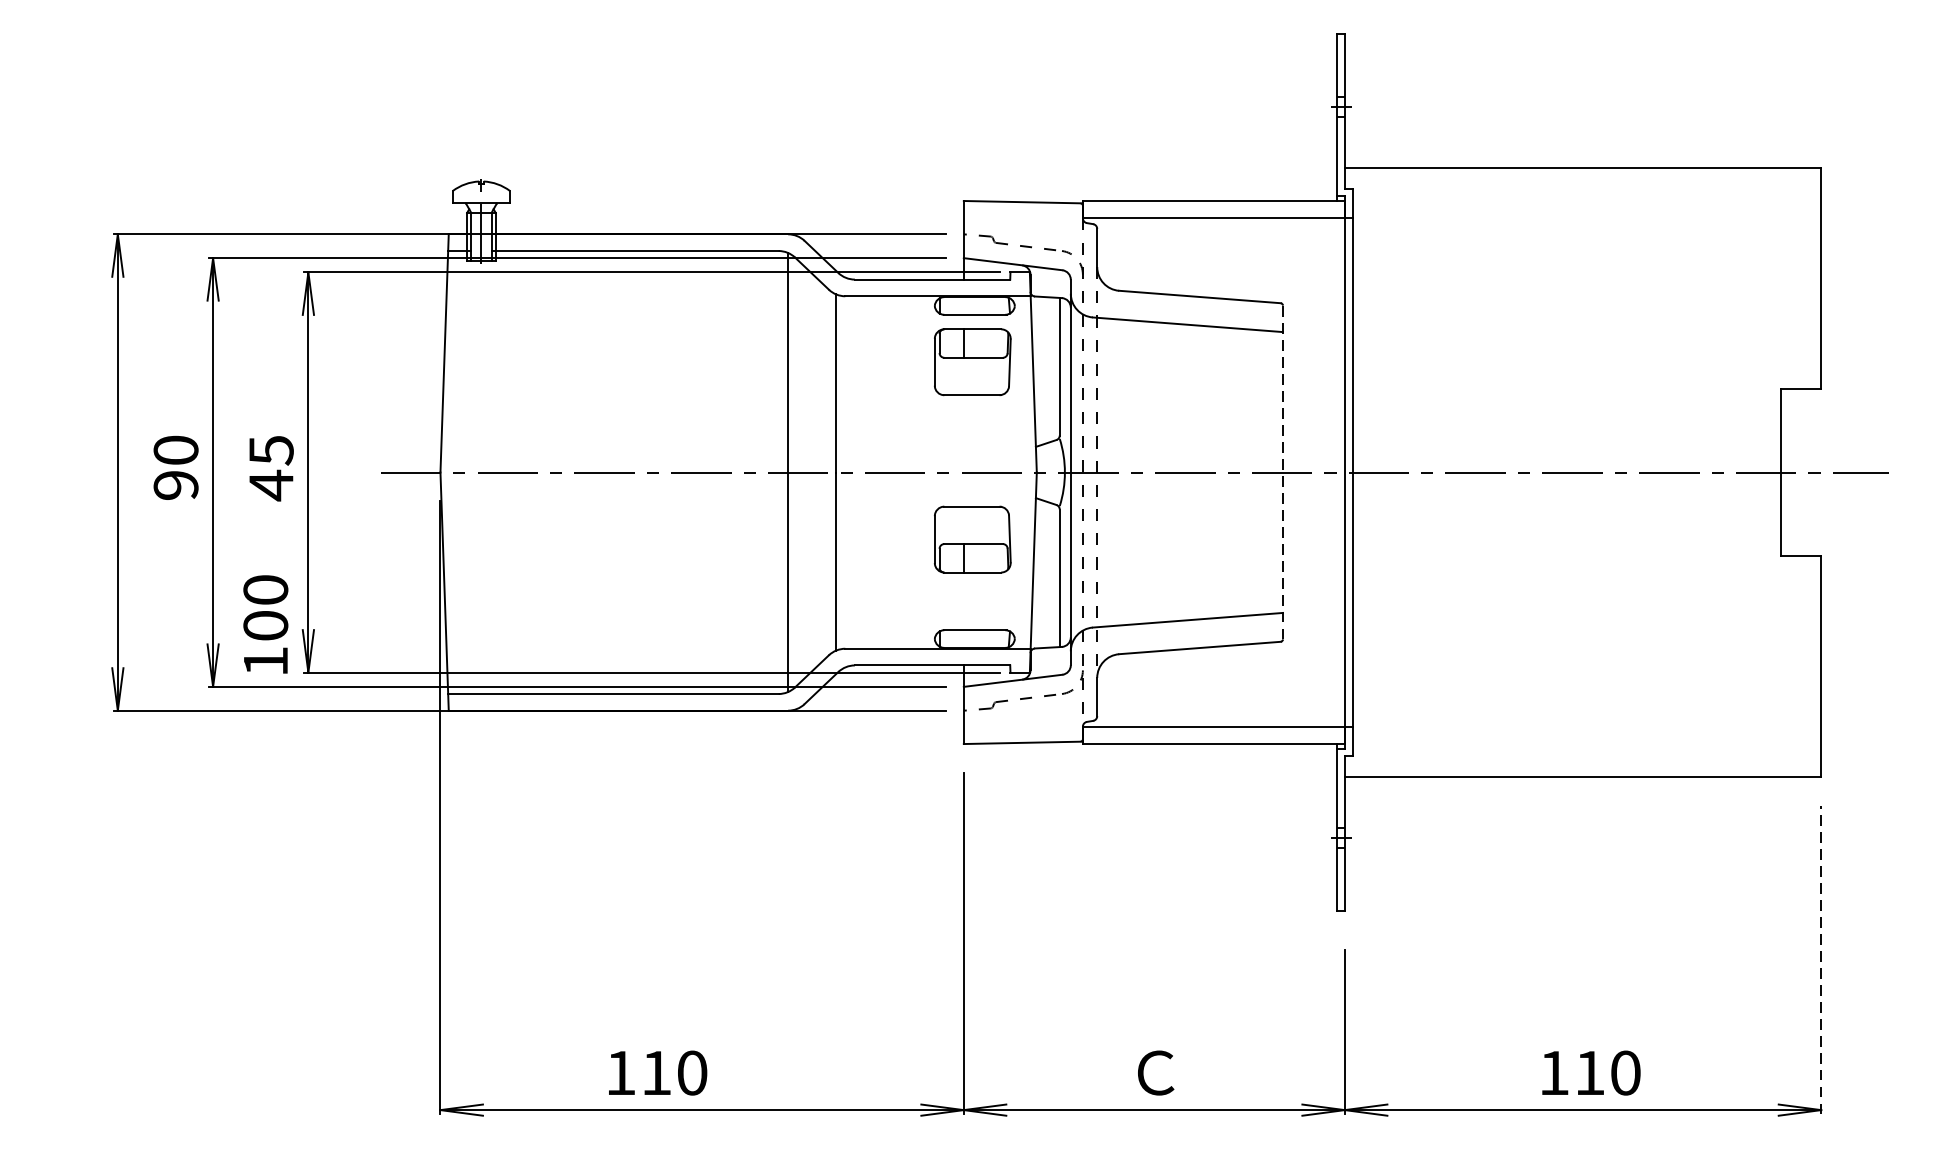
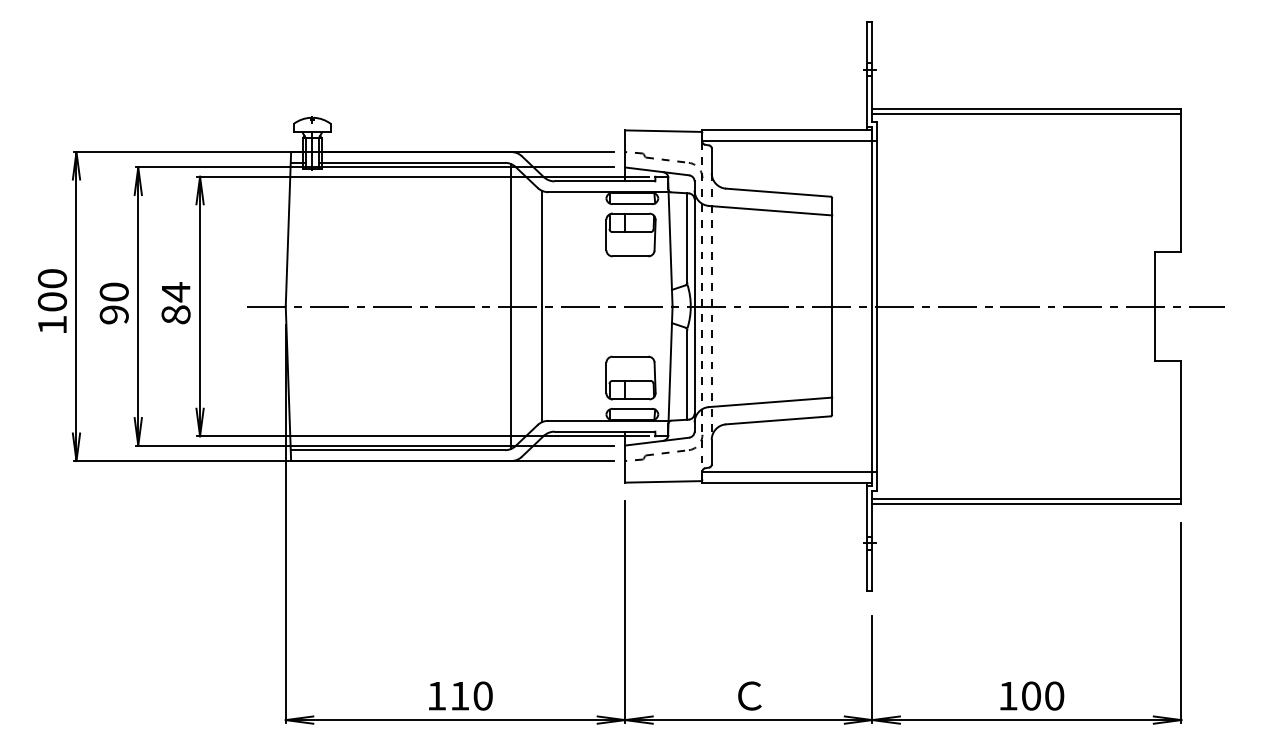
line: (1582, 174) -> (1026, 113), added
text: (270, 467) -> (175, 303), 45 -> 84
line: (1283, 472) -> (832, 306), dashed -> solid
part: (971, 538) -> (630, 377), moved
text: (265, 623) -> (52, 300), moved
line: (1582, 770) -> (1026, 499), added
line: (1821, 959) -> (1181, 622), dashed -> solid
text: (657, 1072) -> (460, 695), moved
text: (1590, 1072) -> (1031, 695), 110 -> 100

